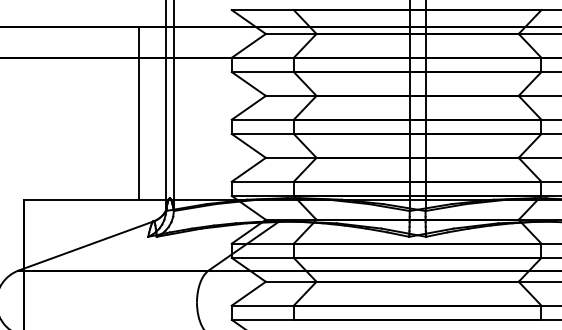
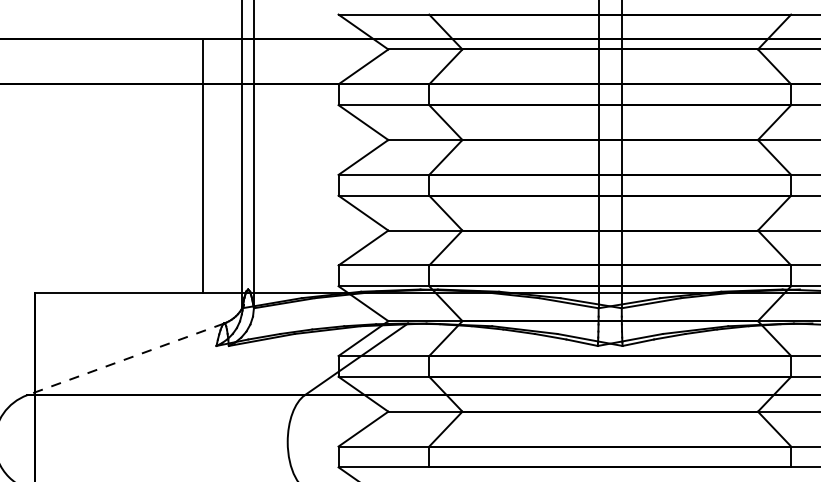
line: (86, 246) -> (126, 360), solid -> dashed

